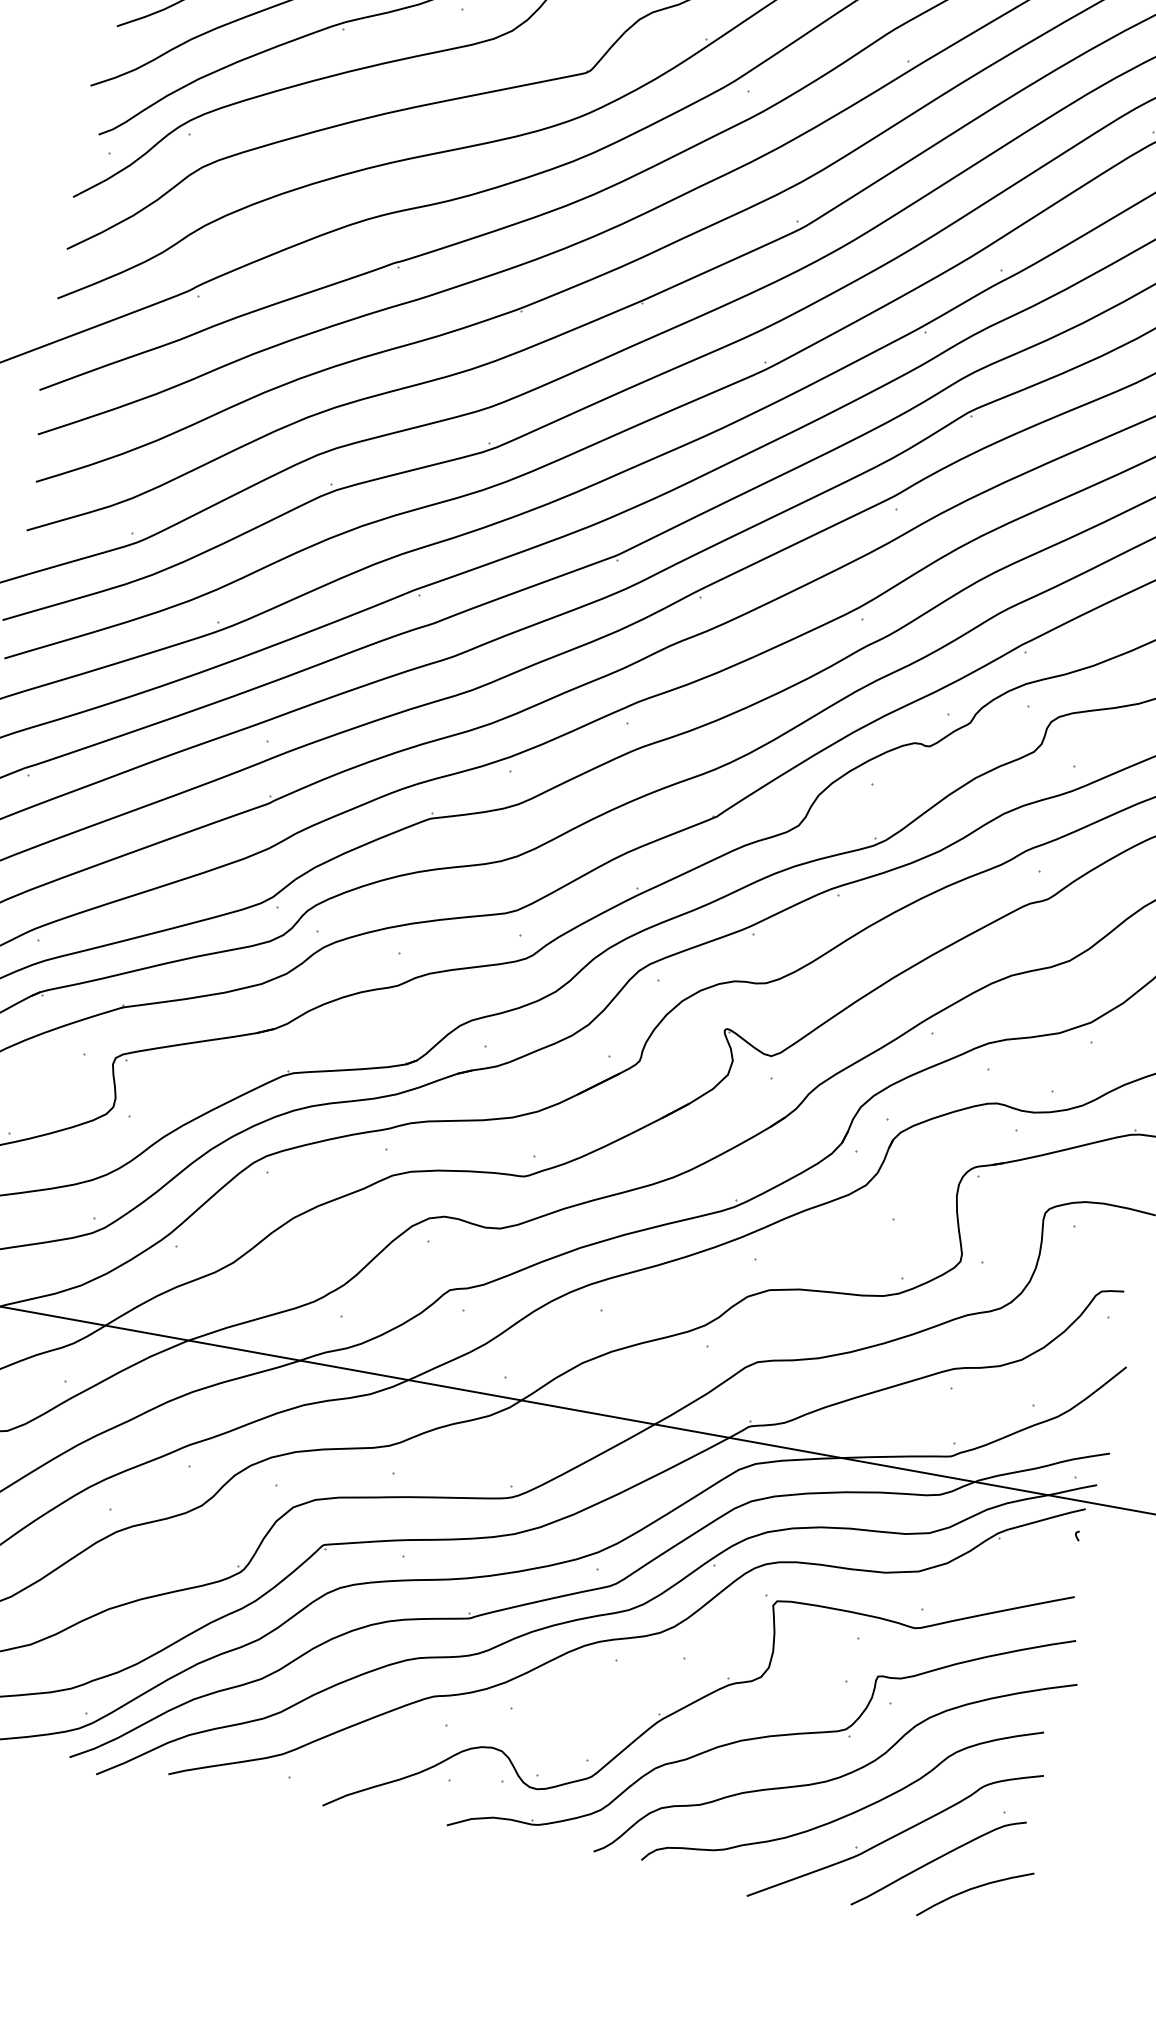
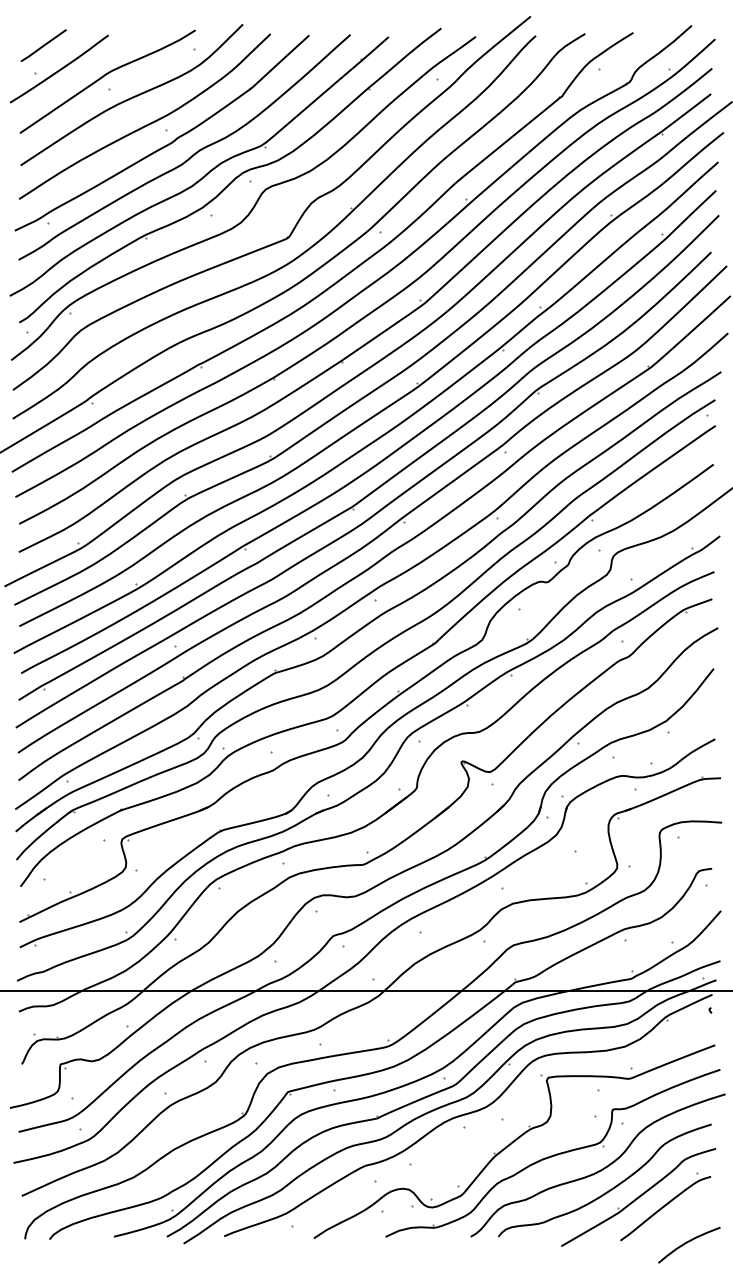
curve: (972, 1890) -> (687, 1243), moved

